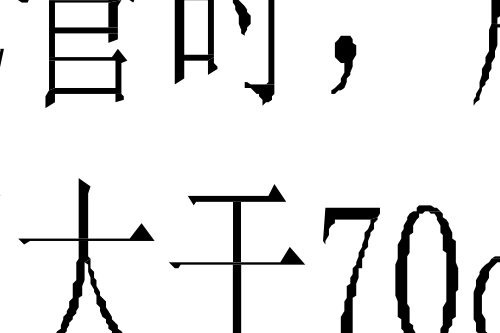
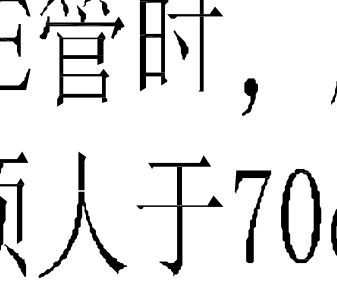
part: (342, 63) -> (249, 96), moved
fill: (258, 93) -> (193, 97), removed
fill: (86, 234) -> (83, 187), removed

